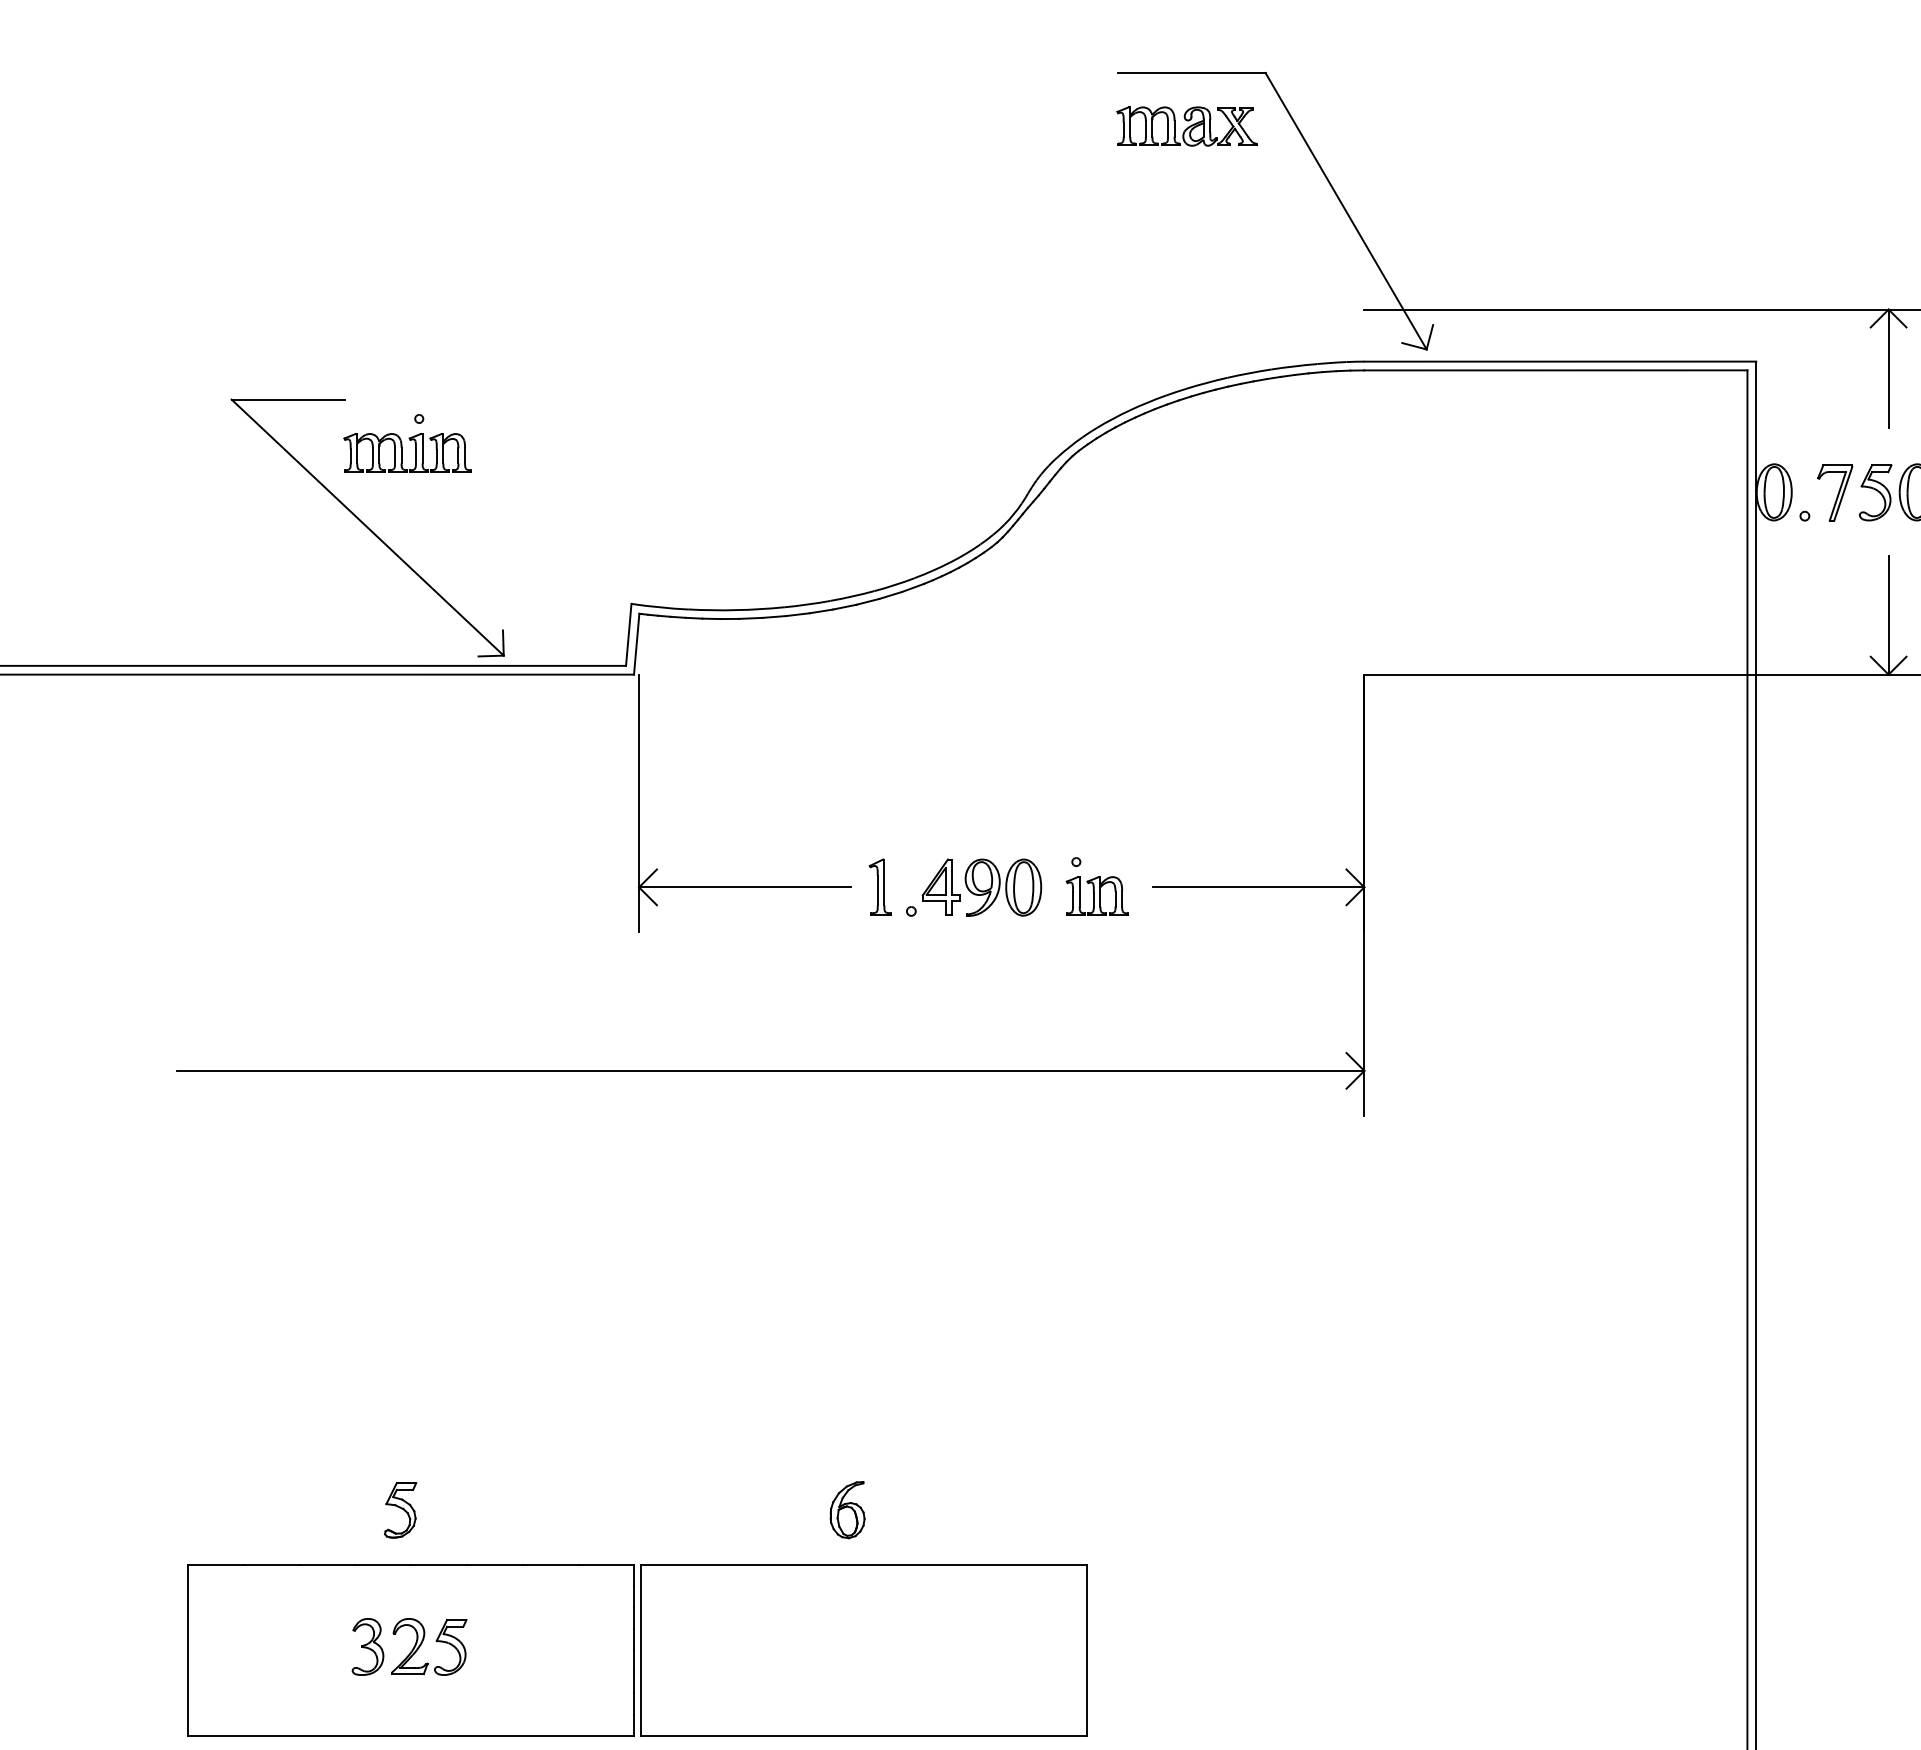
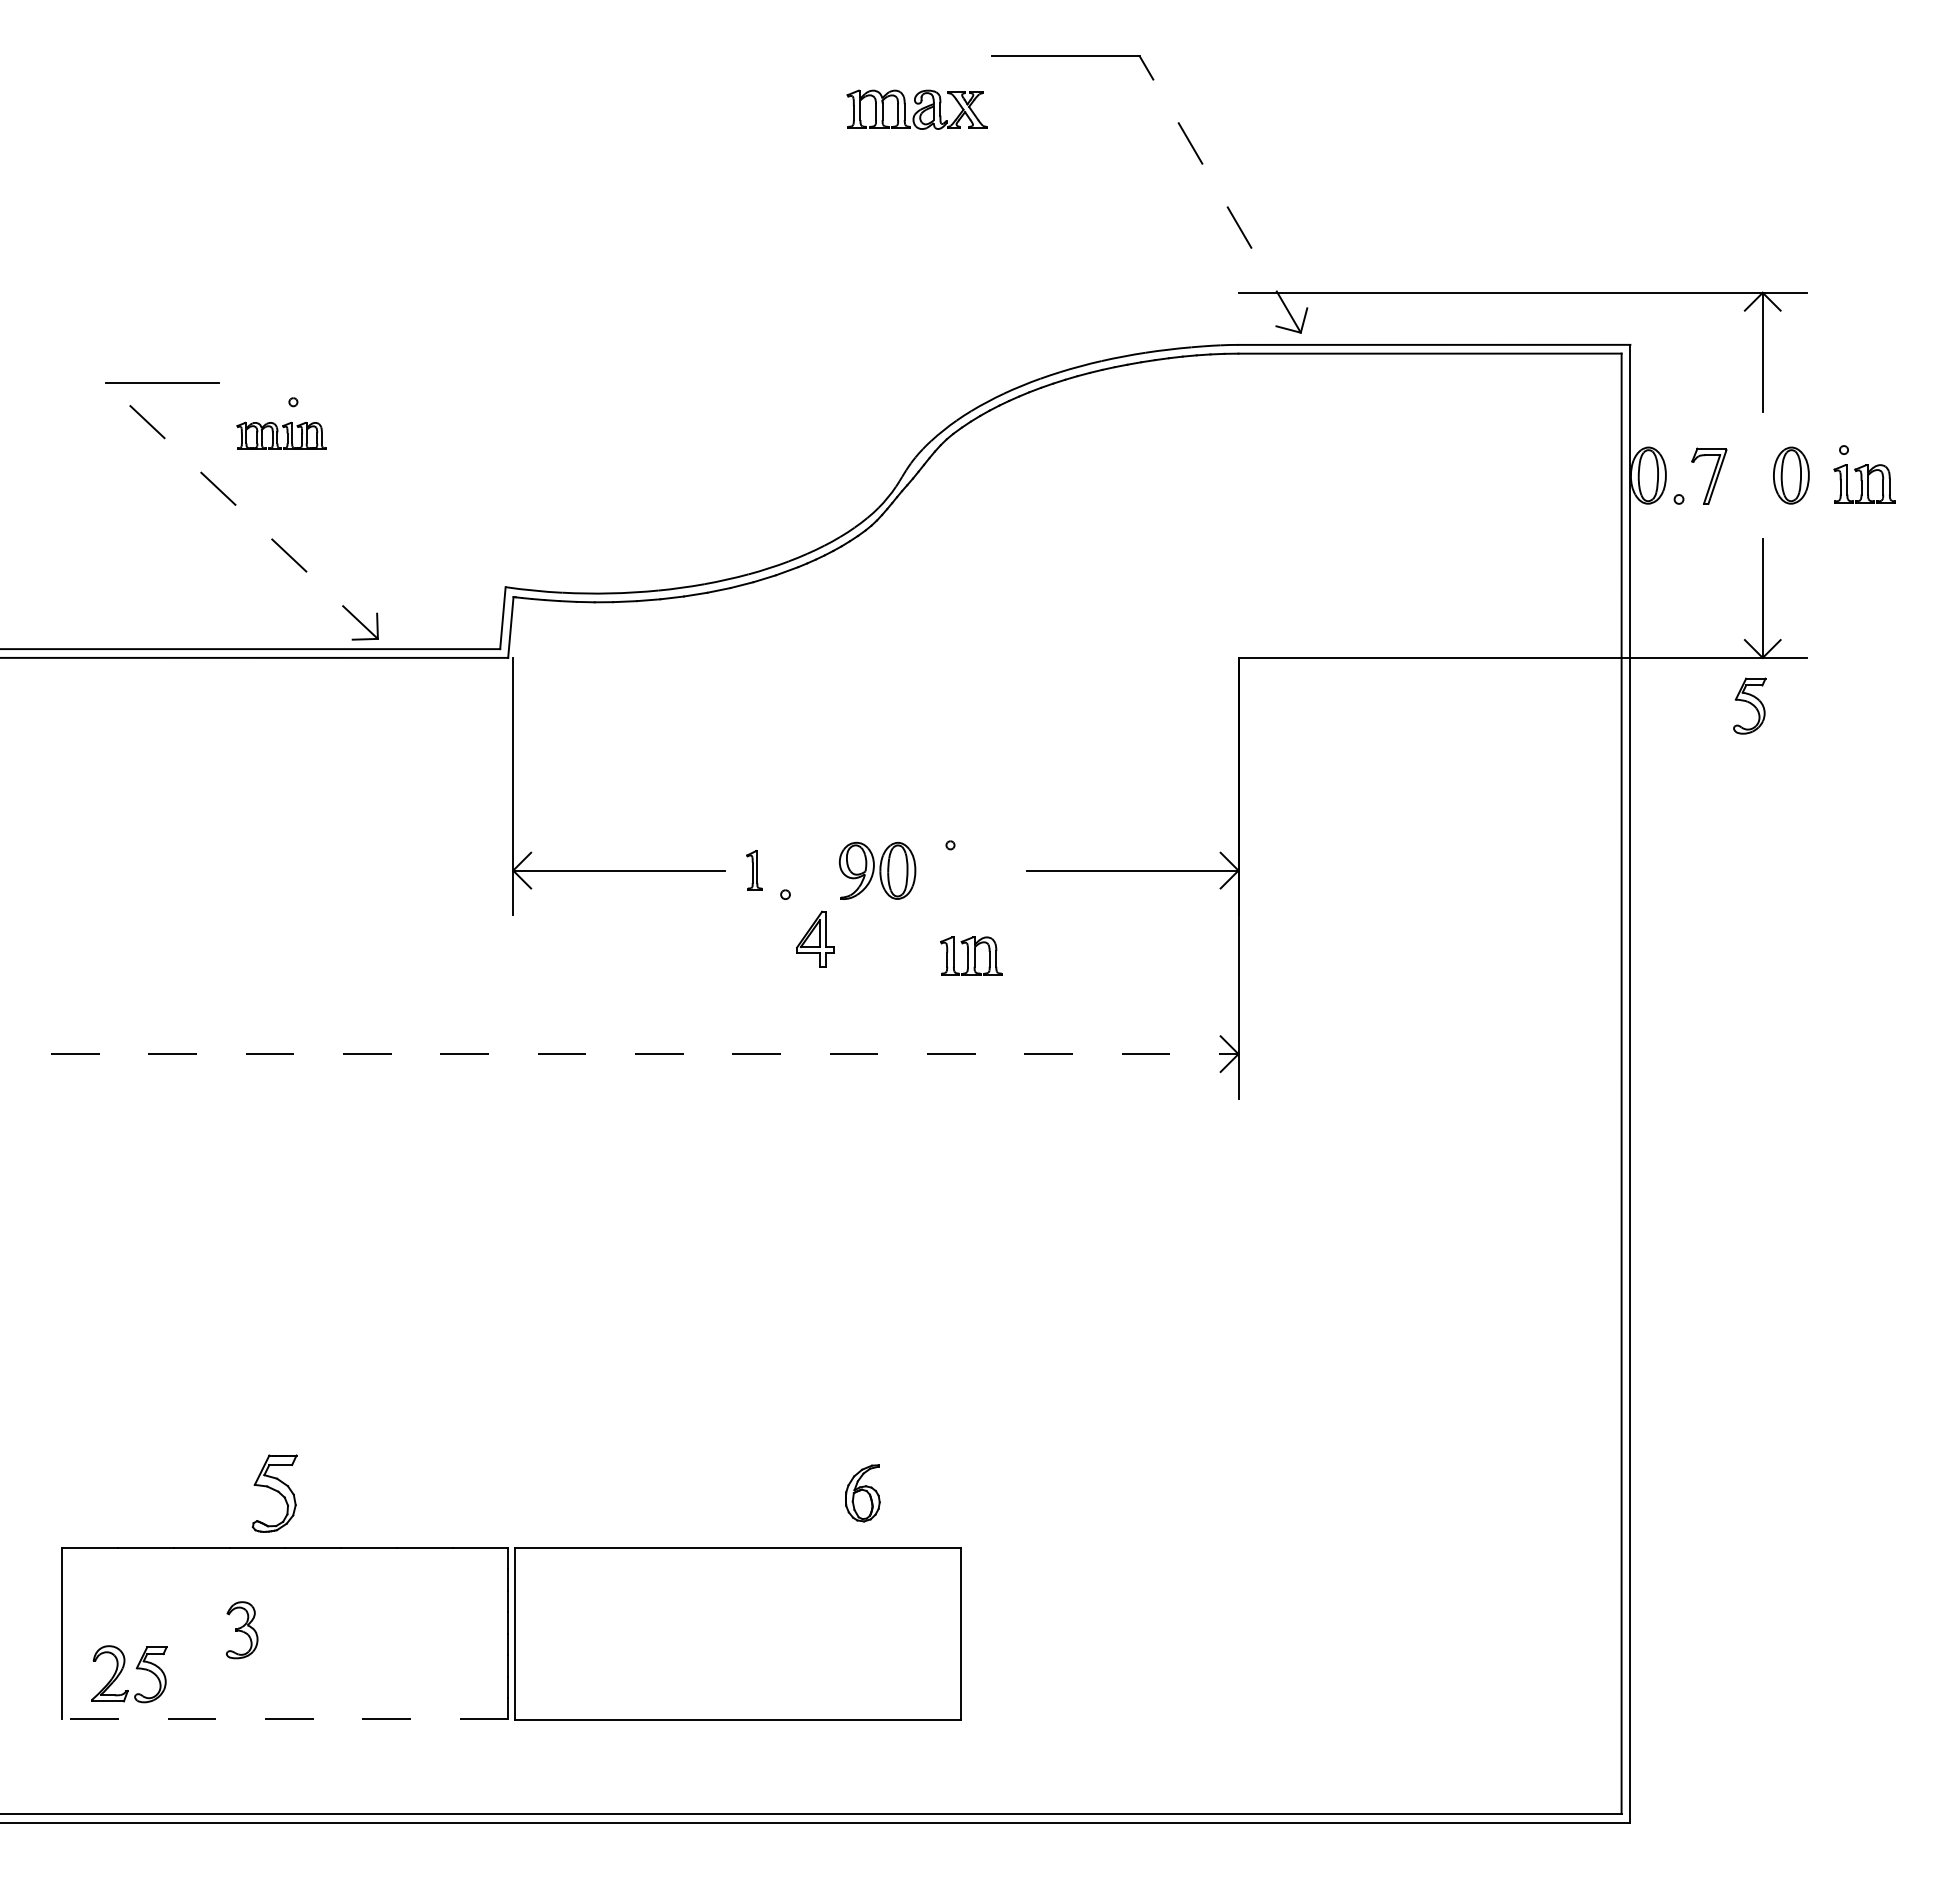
part: (1186, 126) -> (916, 109), moved
line: (1346, 211) -> (1220, 194), solid -> dashed
part: (407, 452) -> (281, 435), size x0.7
part: (1875, 492) -> (1749, 705), moved
line: (367, 527) -> (241, 510), solid -> dashed
part: (880, 886) -> (754, 869), size x0.7
part: (941, 886) -> (815, 938), moved
part: (1097, 895) -> (971, 955), moved
line: (770, 1071) -> (644, 1054), solid -> dashed
part: (400, 1510) -> (274, 1493), size x1.4
part: (847, 1510) -> (862, 1493), moved
part: (422, 1644) -> (122, 1671), moved
line: (410, 1736) -> (284, 1719), solid -> dashed

